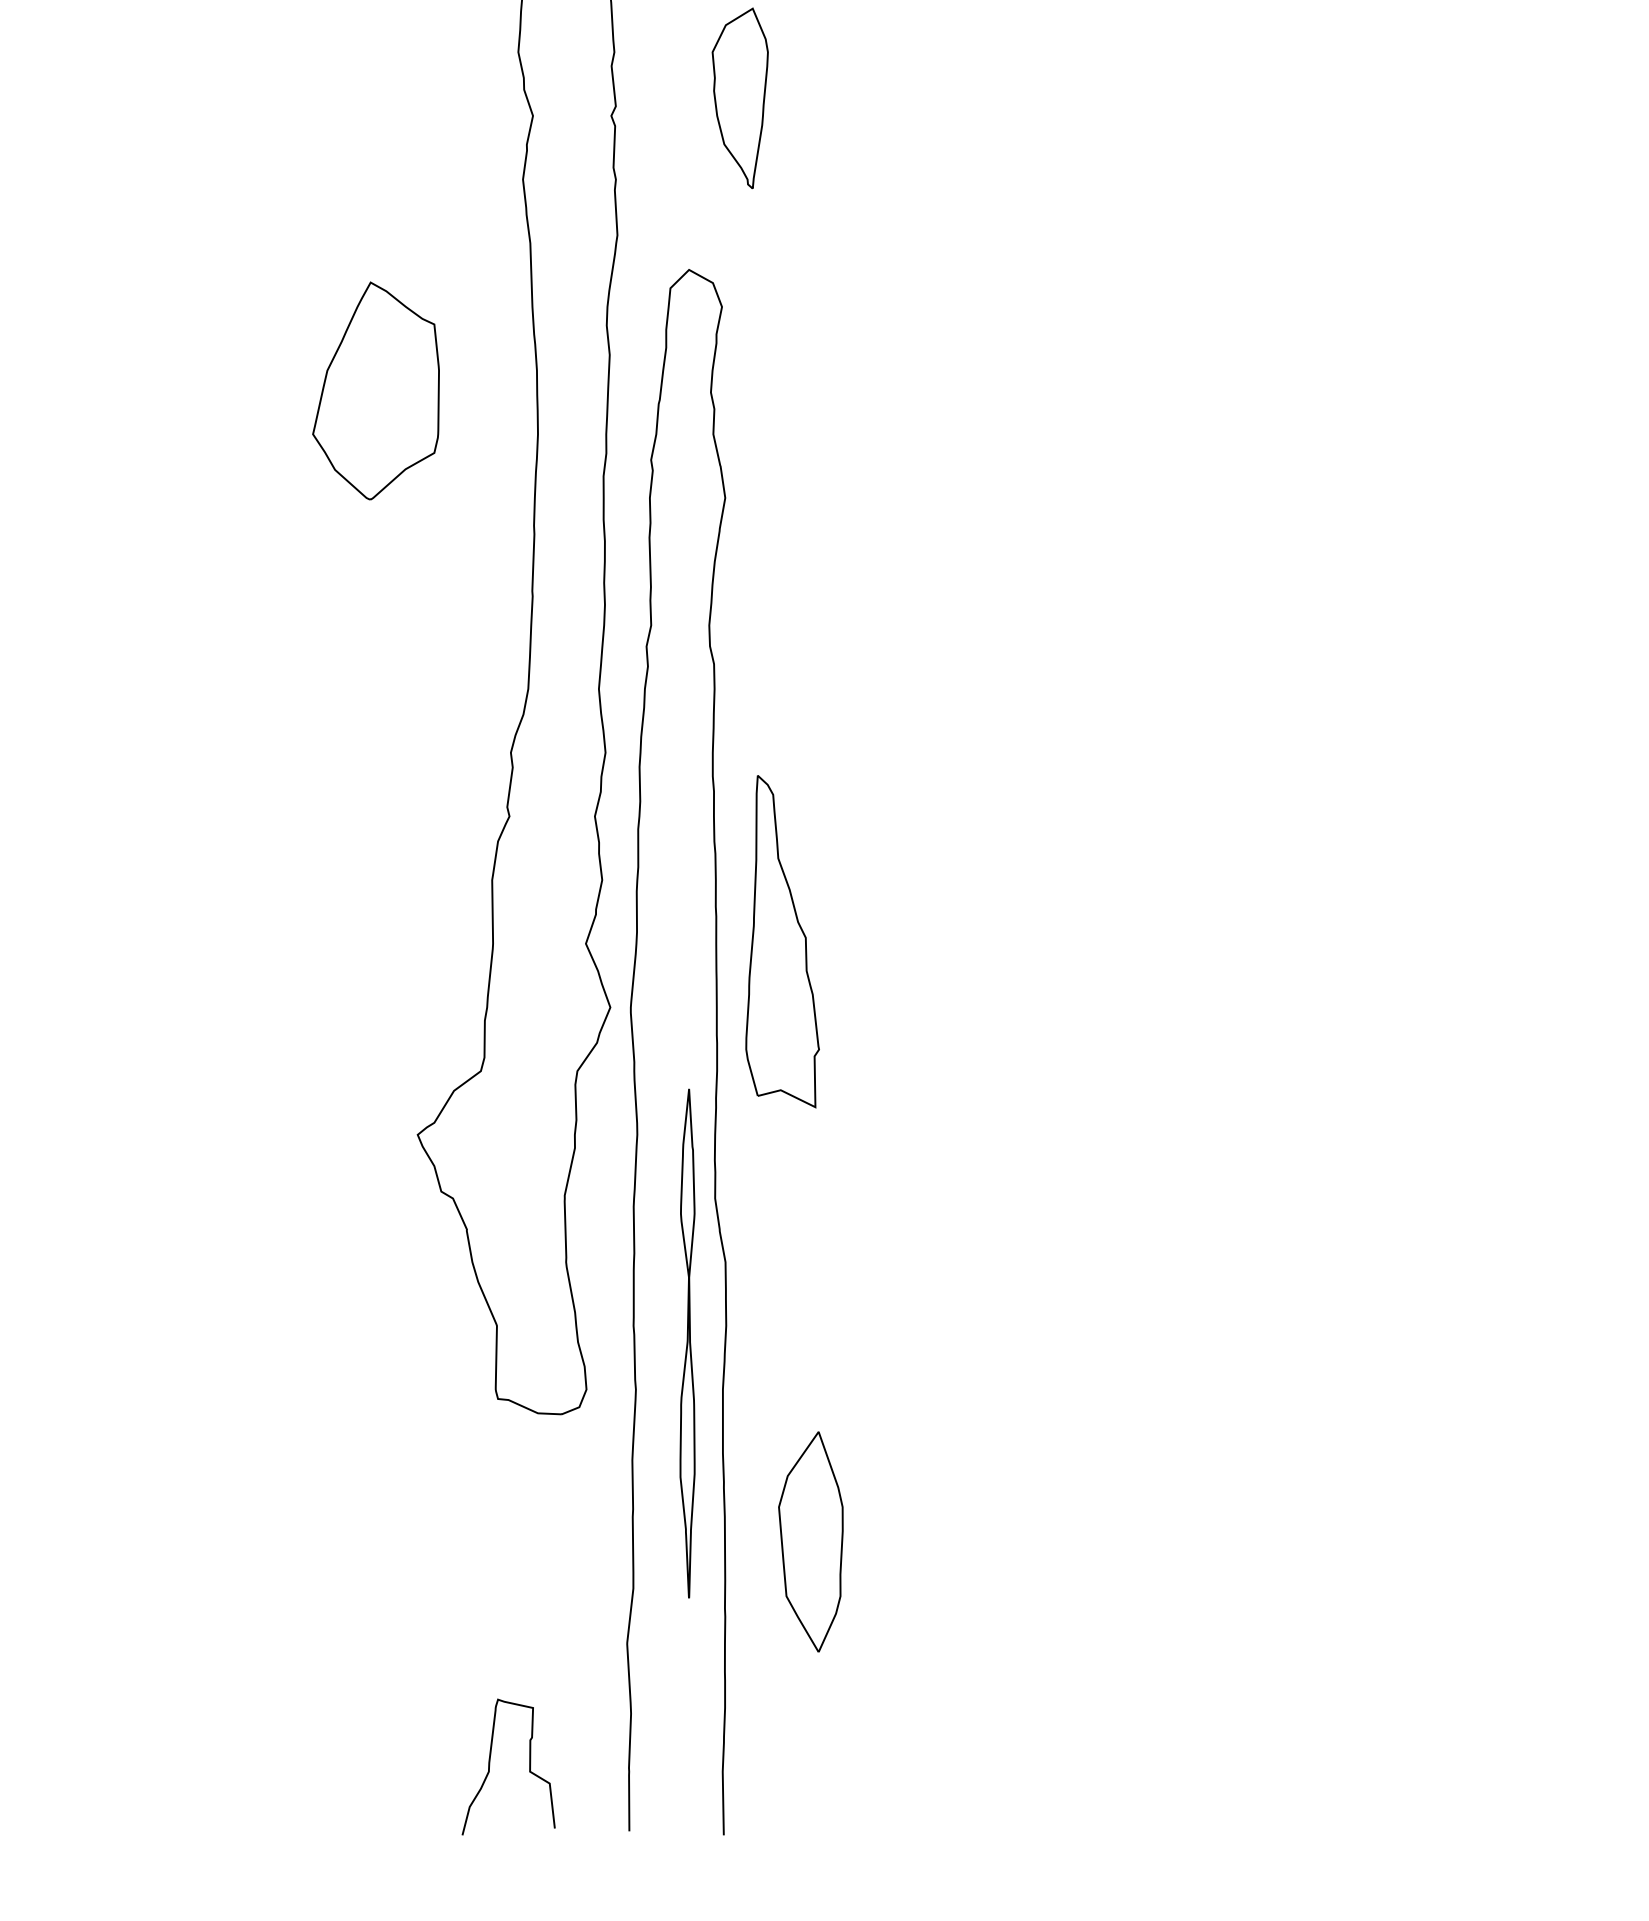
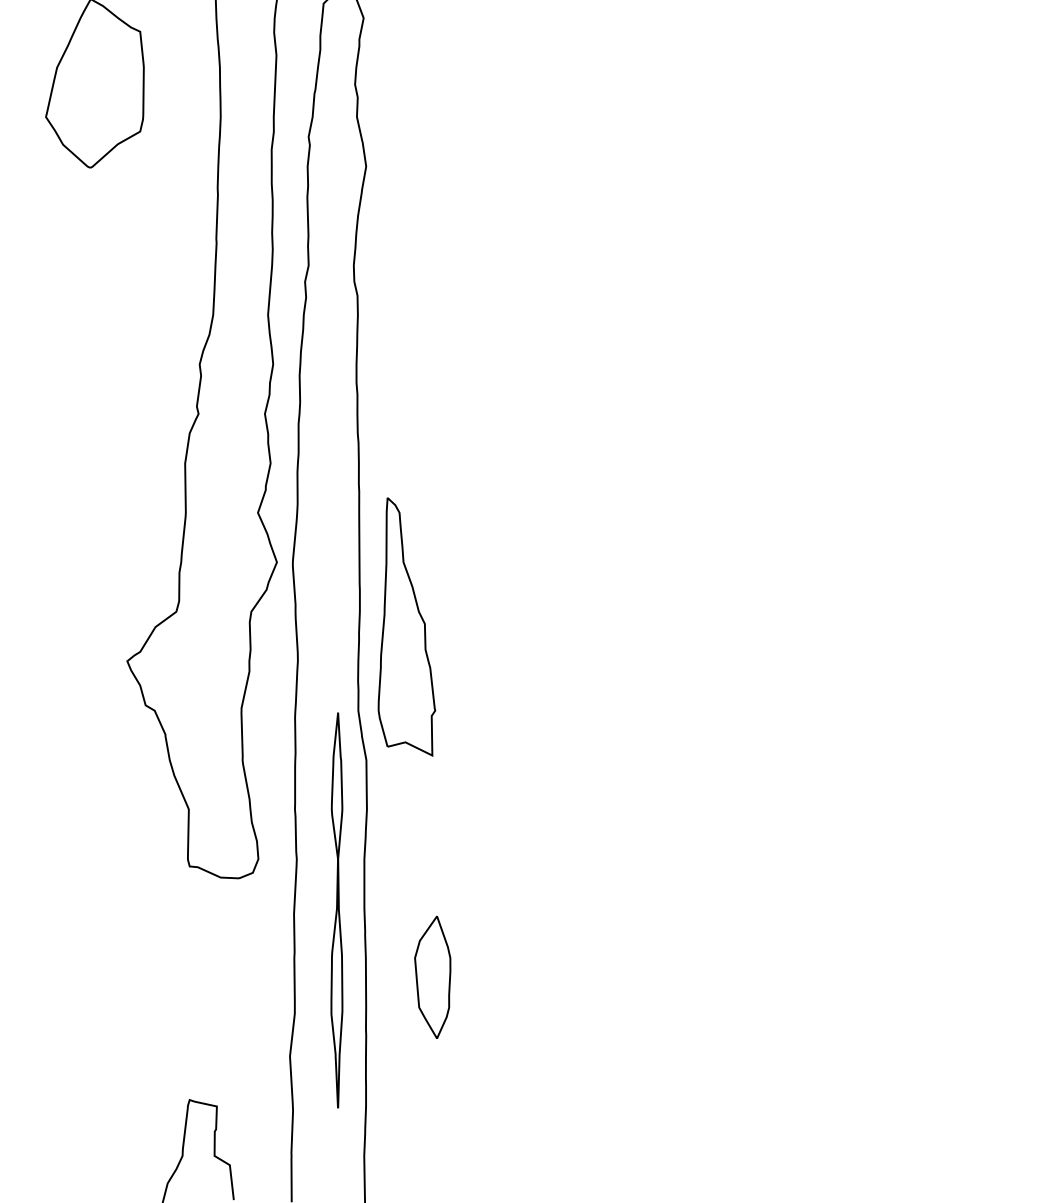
part: (782, 941) -> (406, 626), moved
part: (687, 1343) -> (336, 910), moved
part: (810, 1541) -> (432, 977), size x0.71

